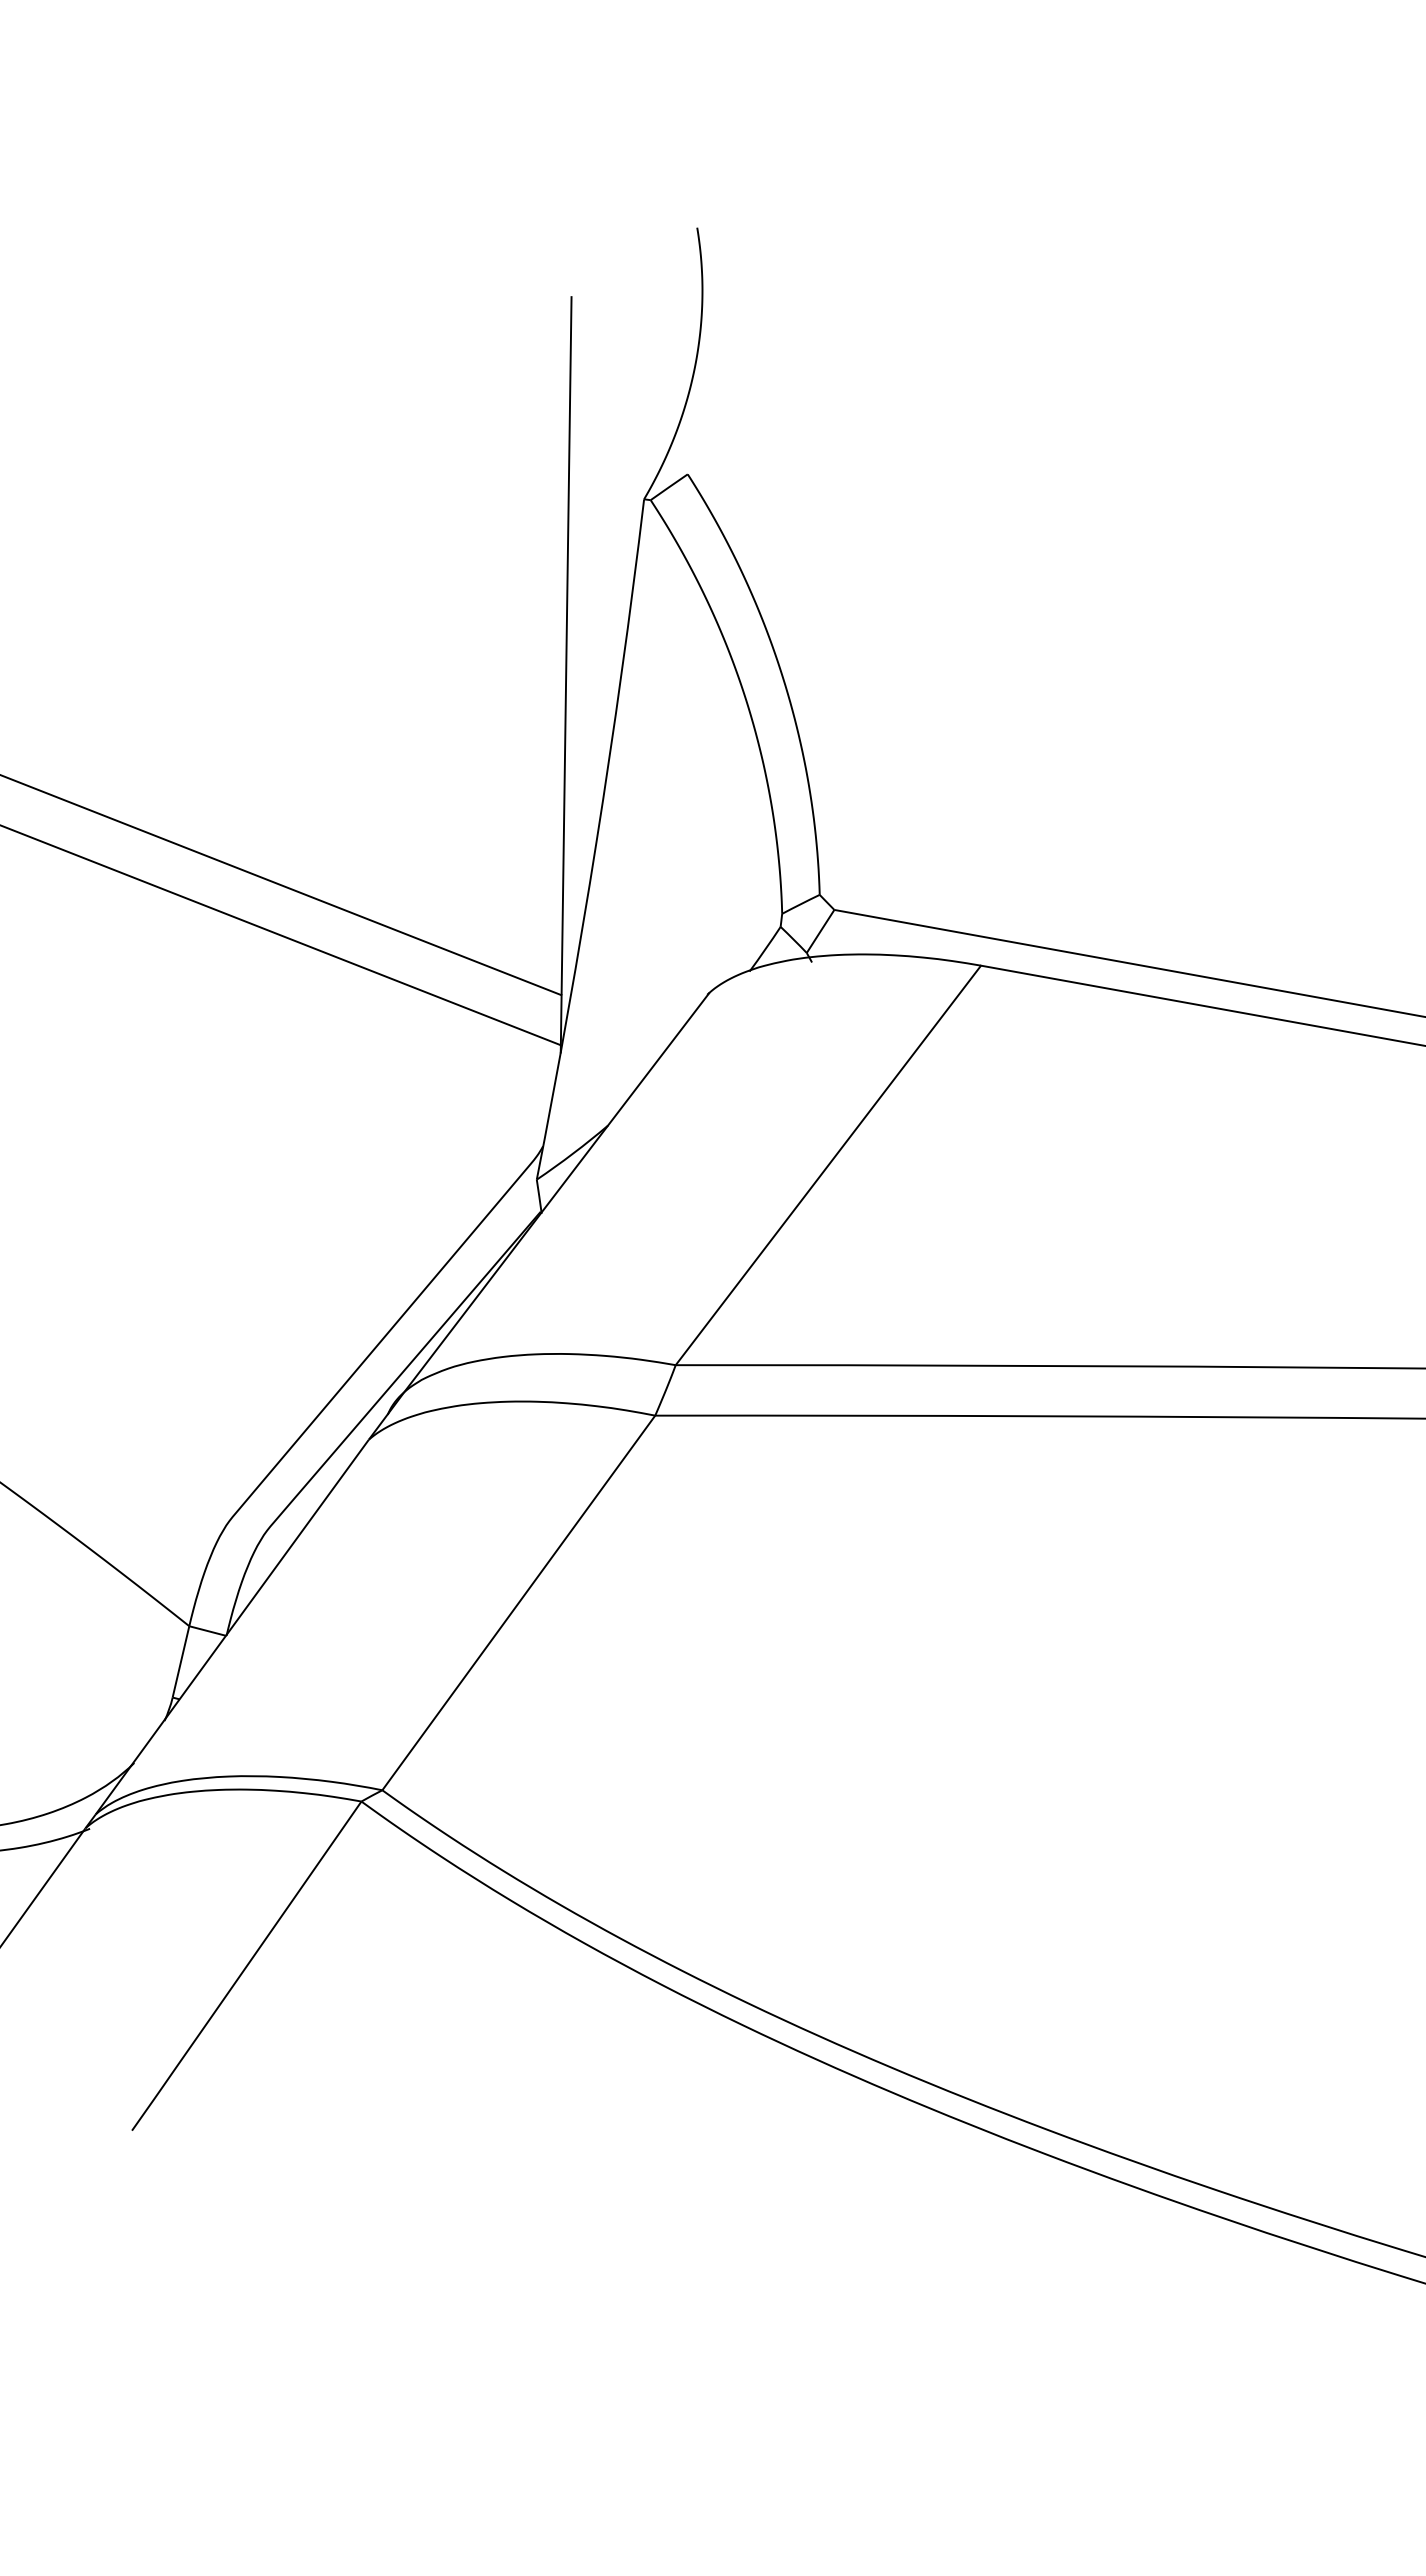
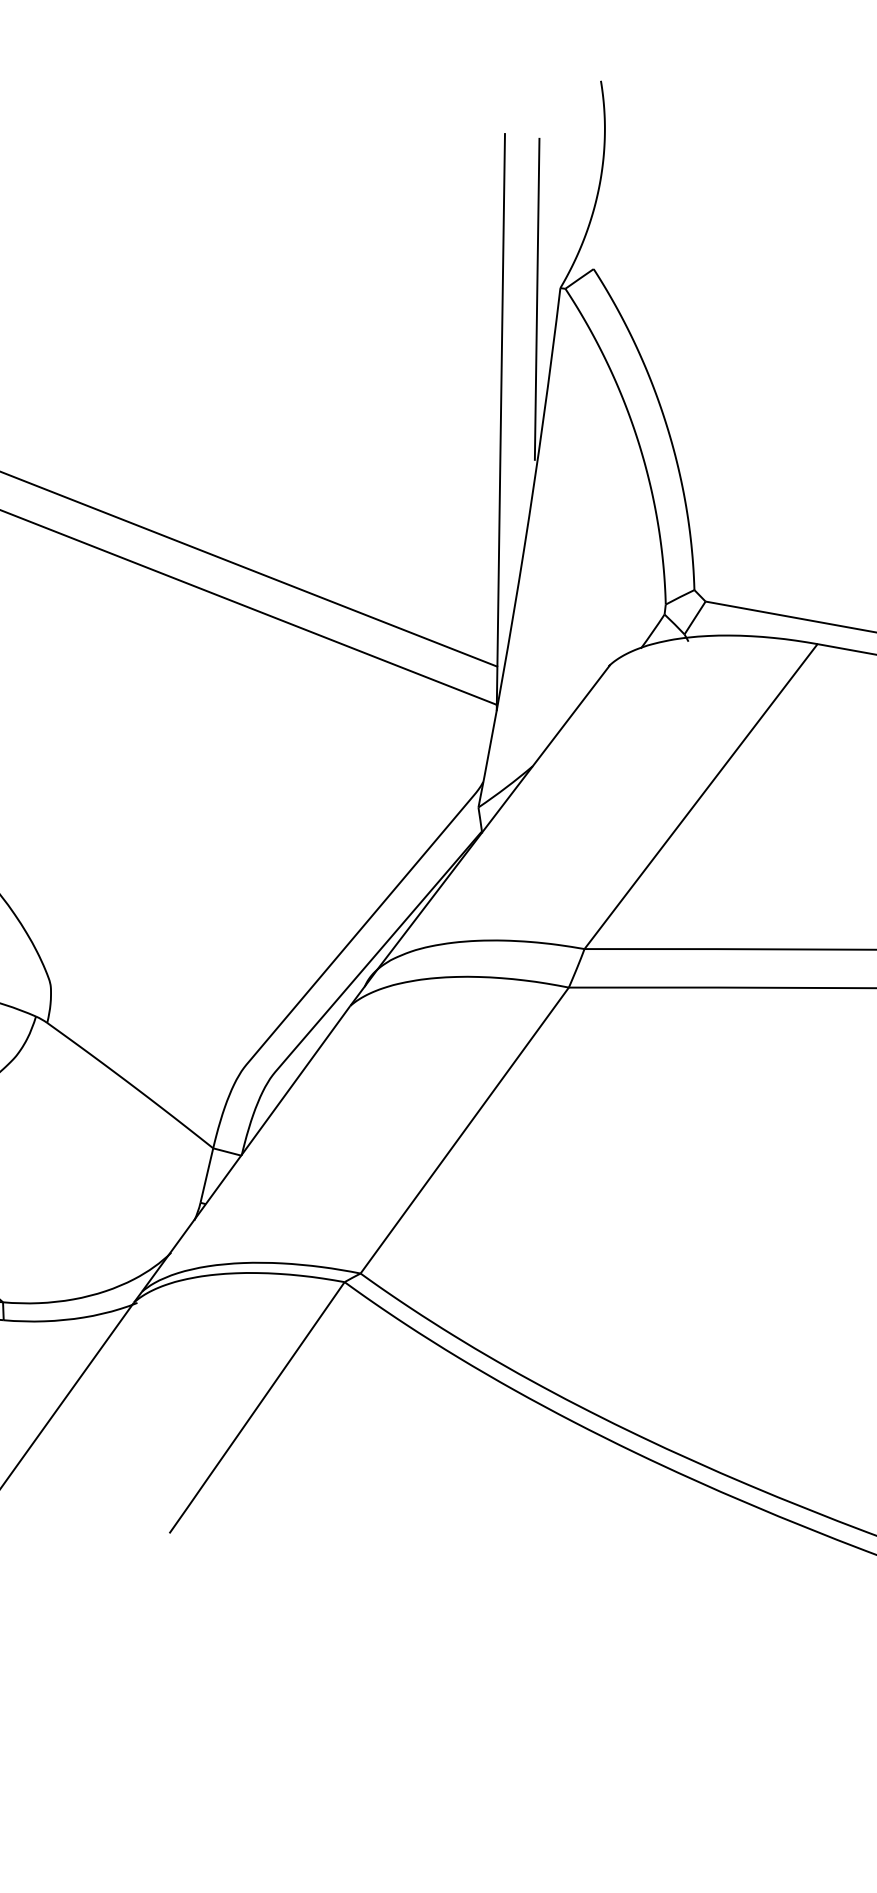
line: (613, 513) -> (537, 298), added

